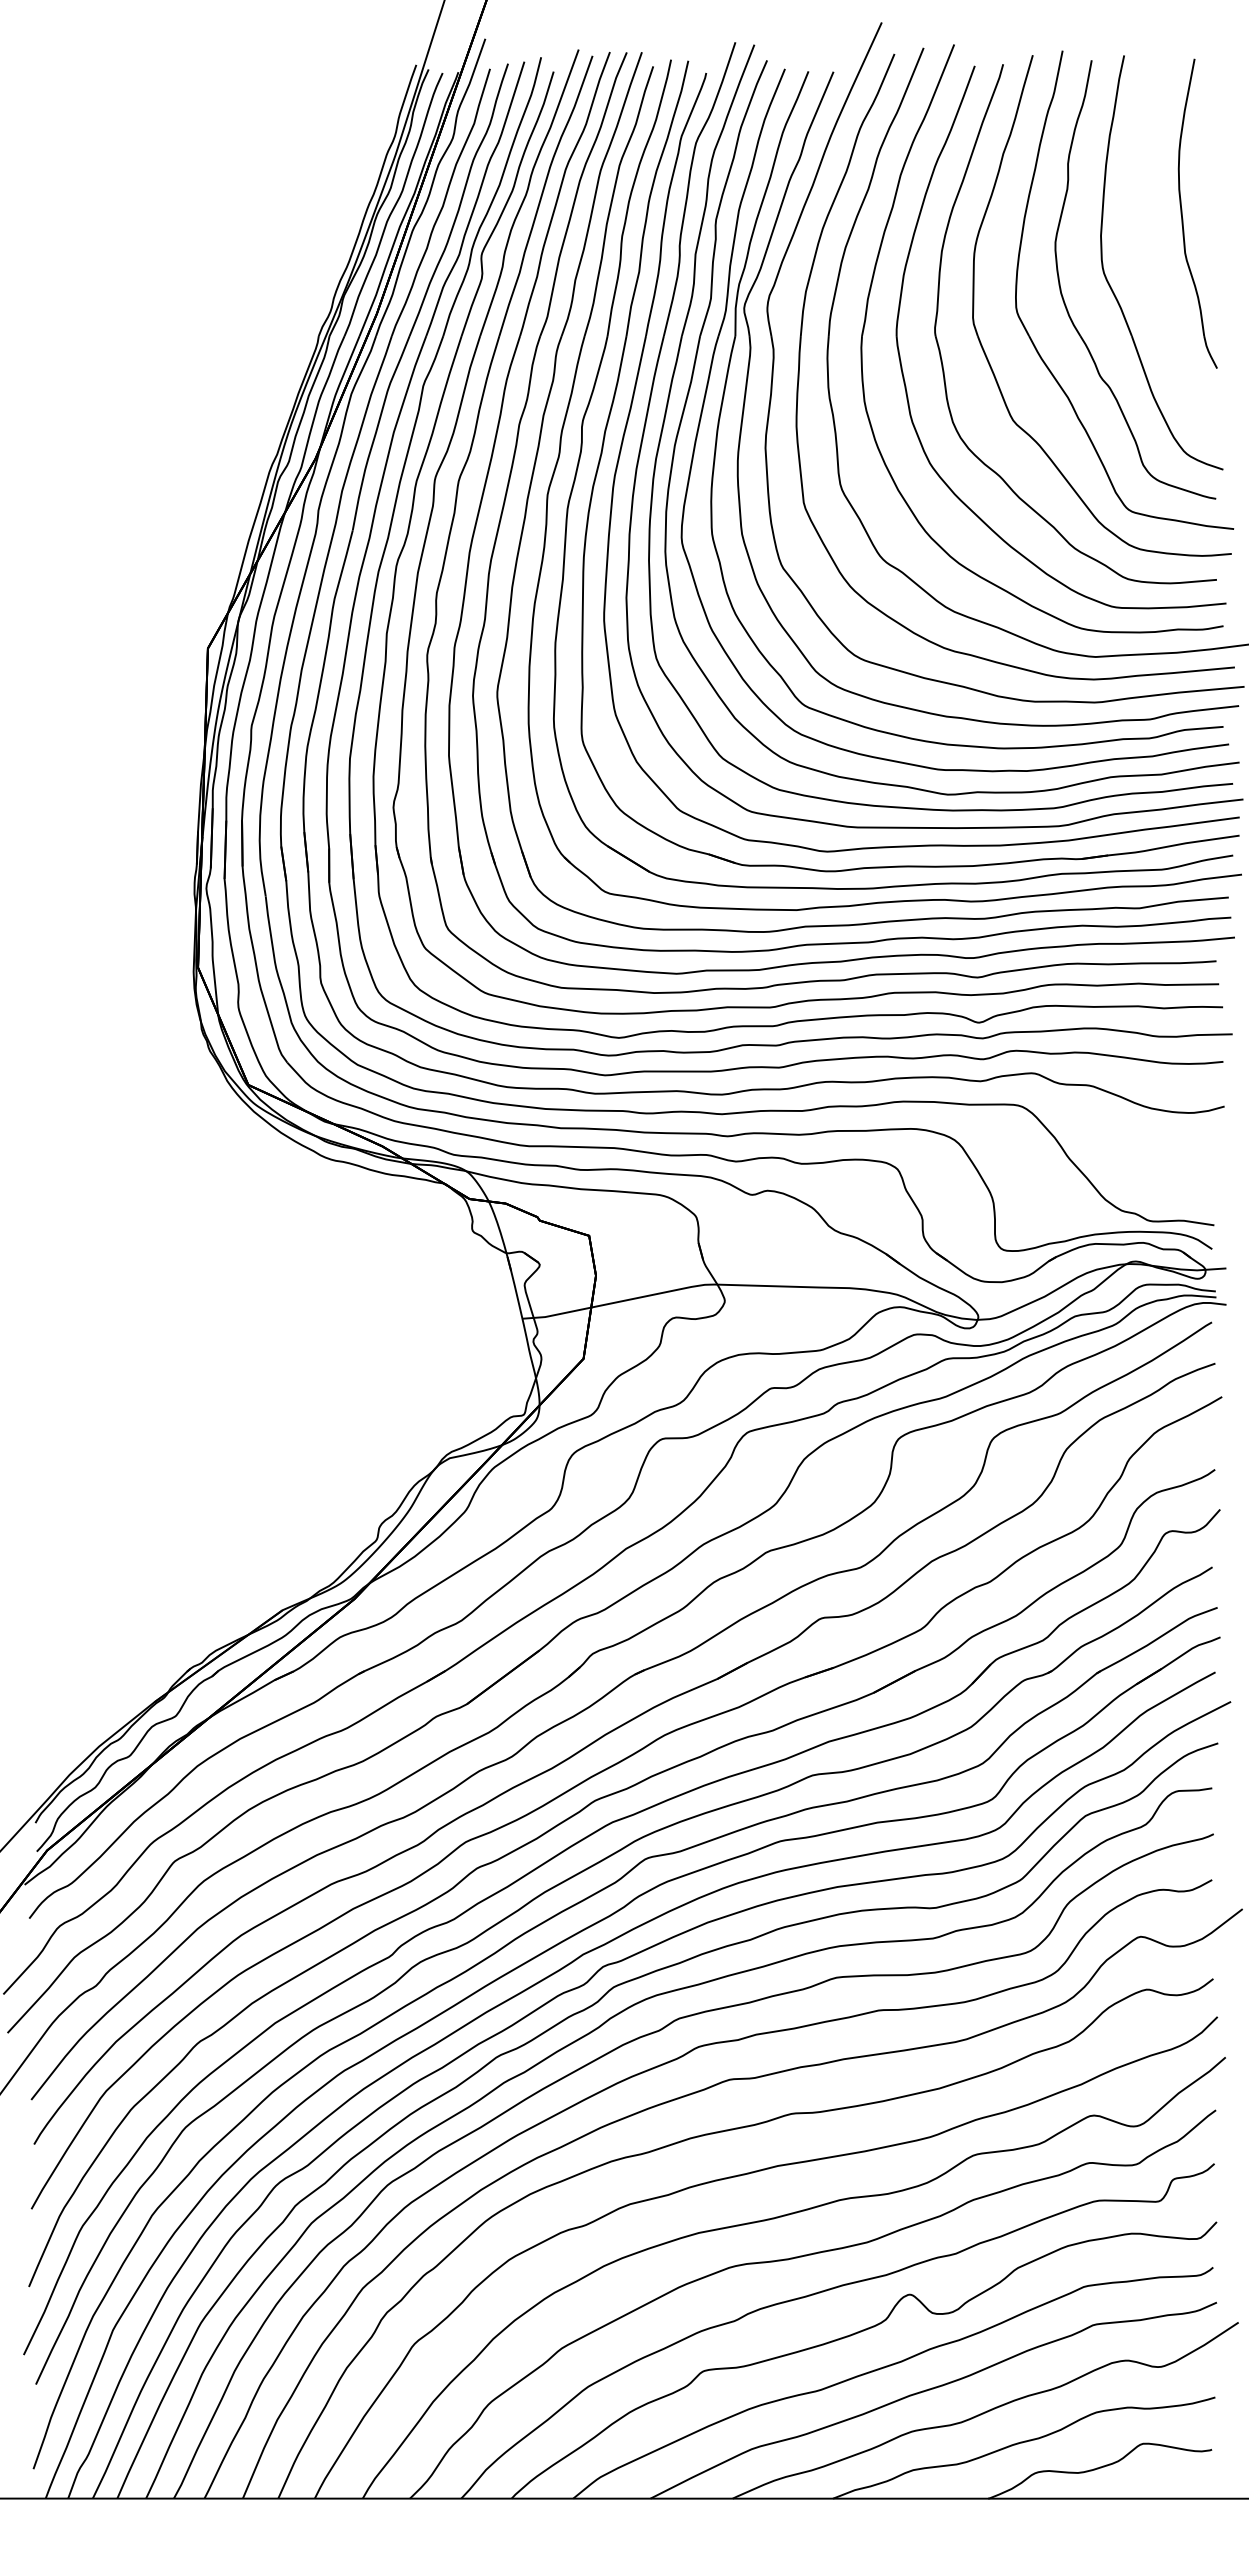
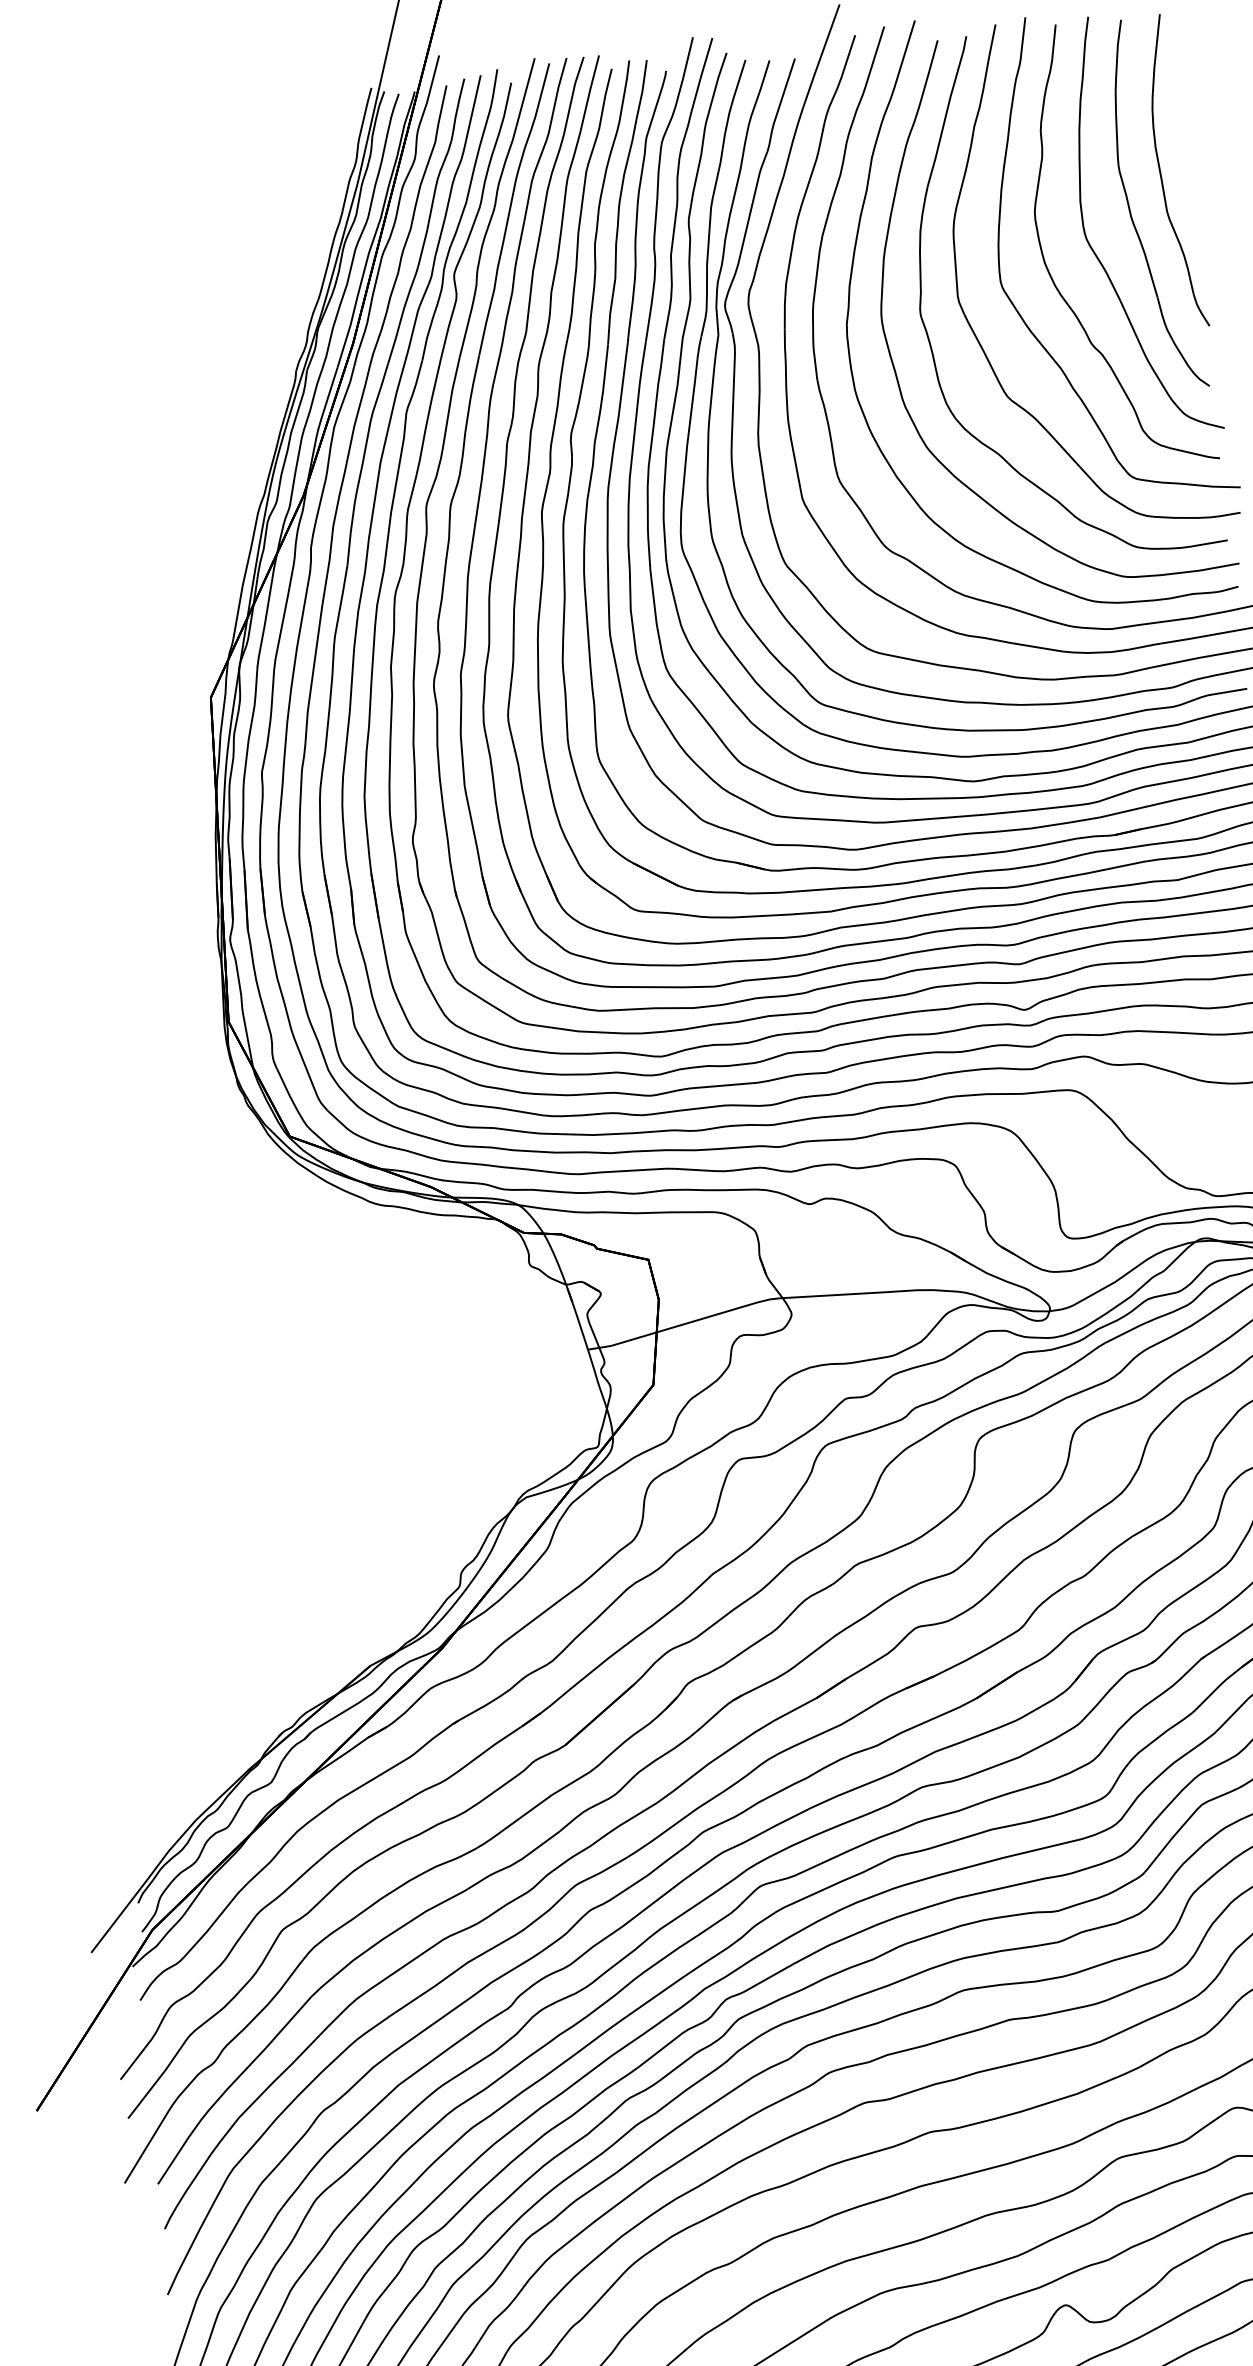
part: (1149, 245) -> (1130, 207), added

